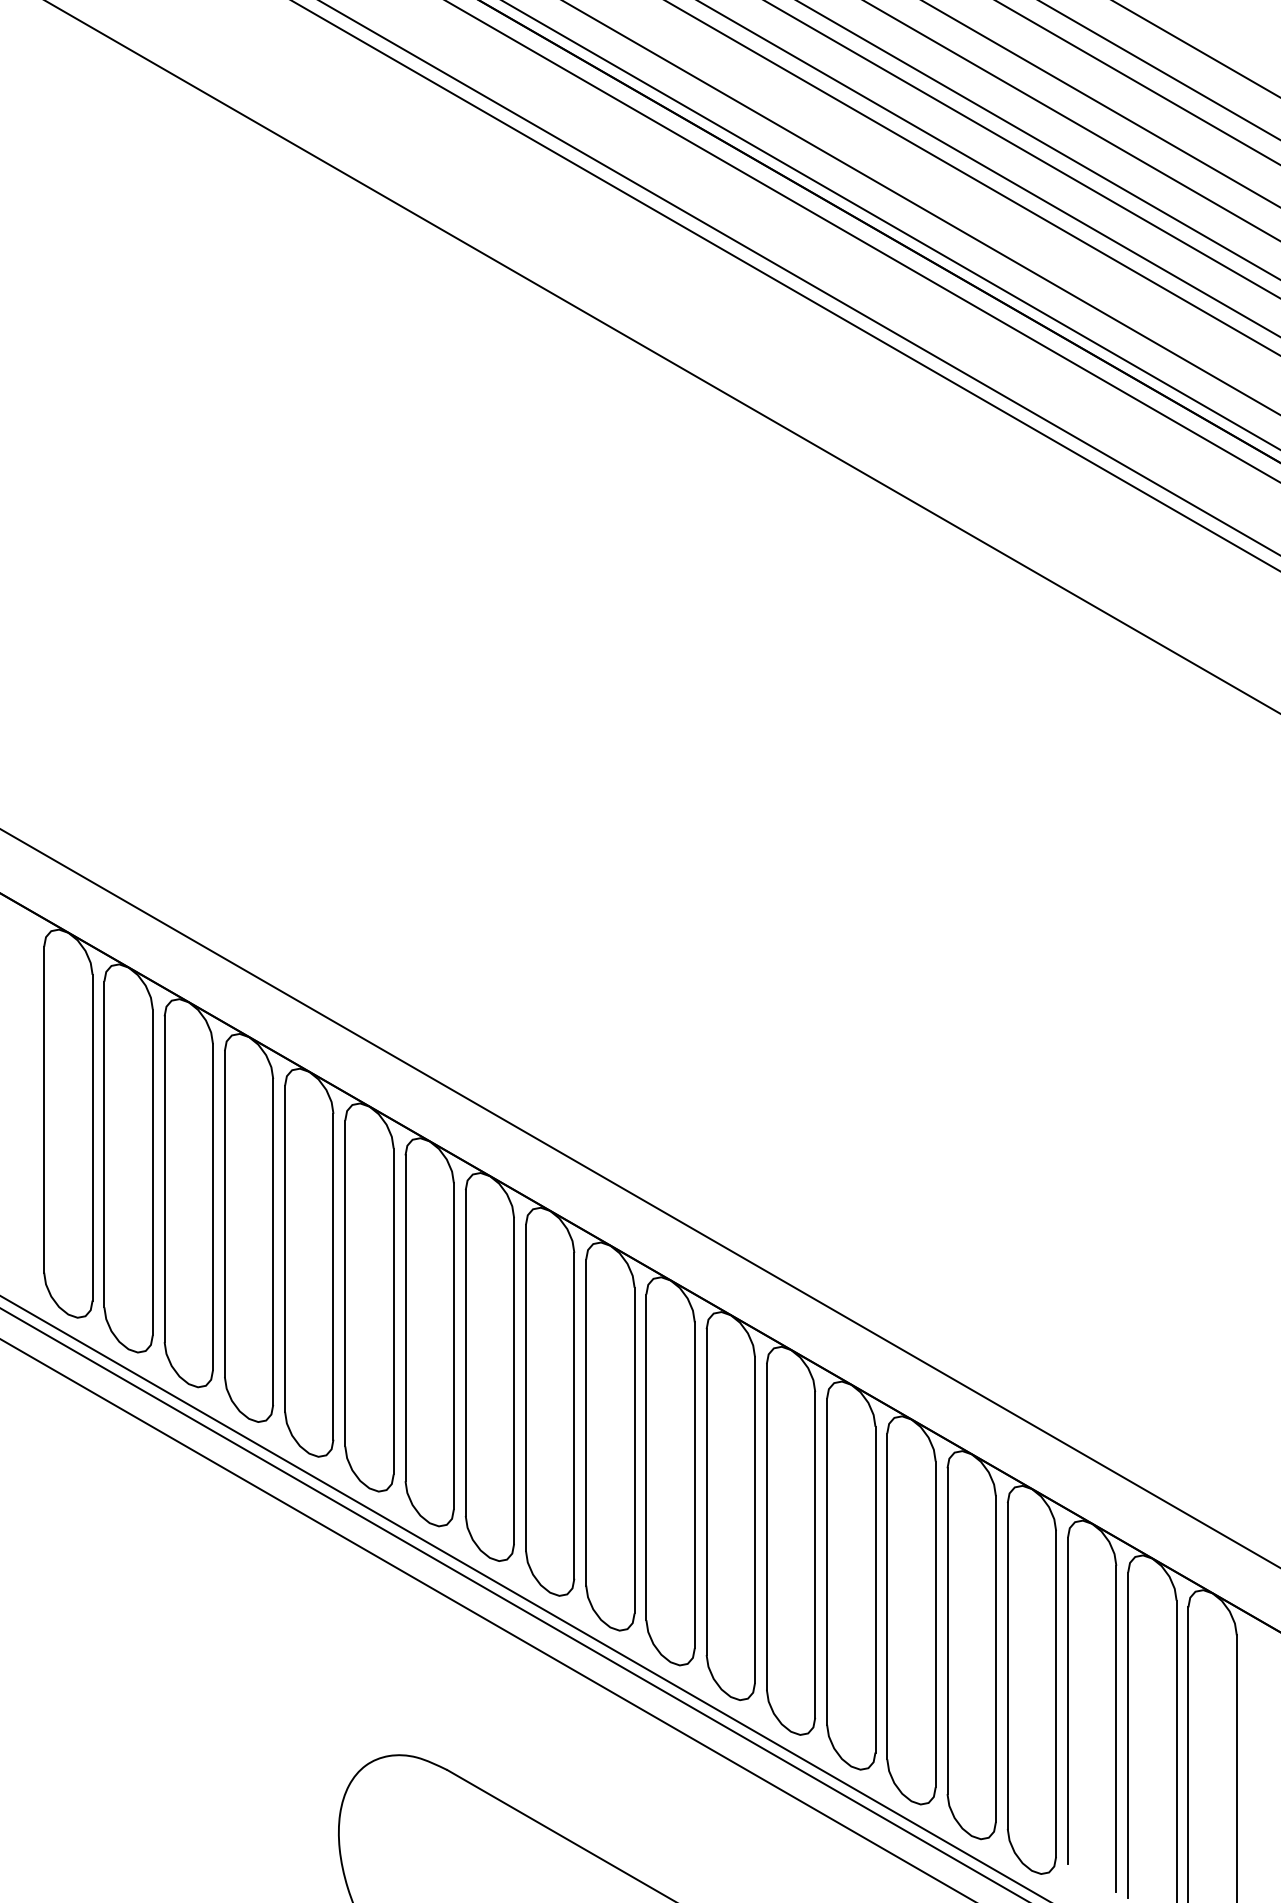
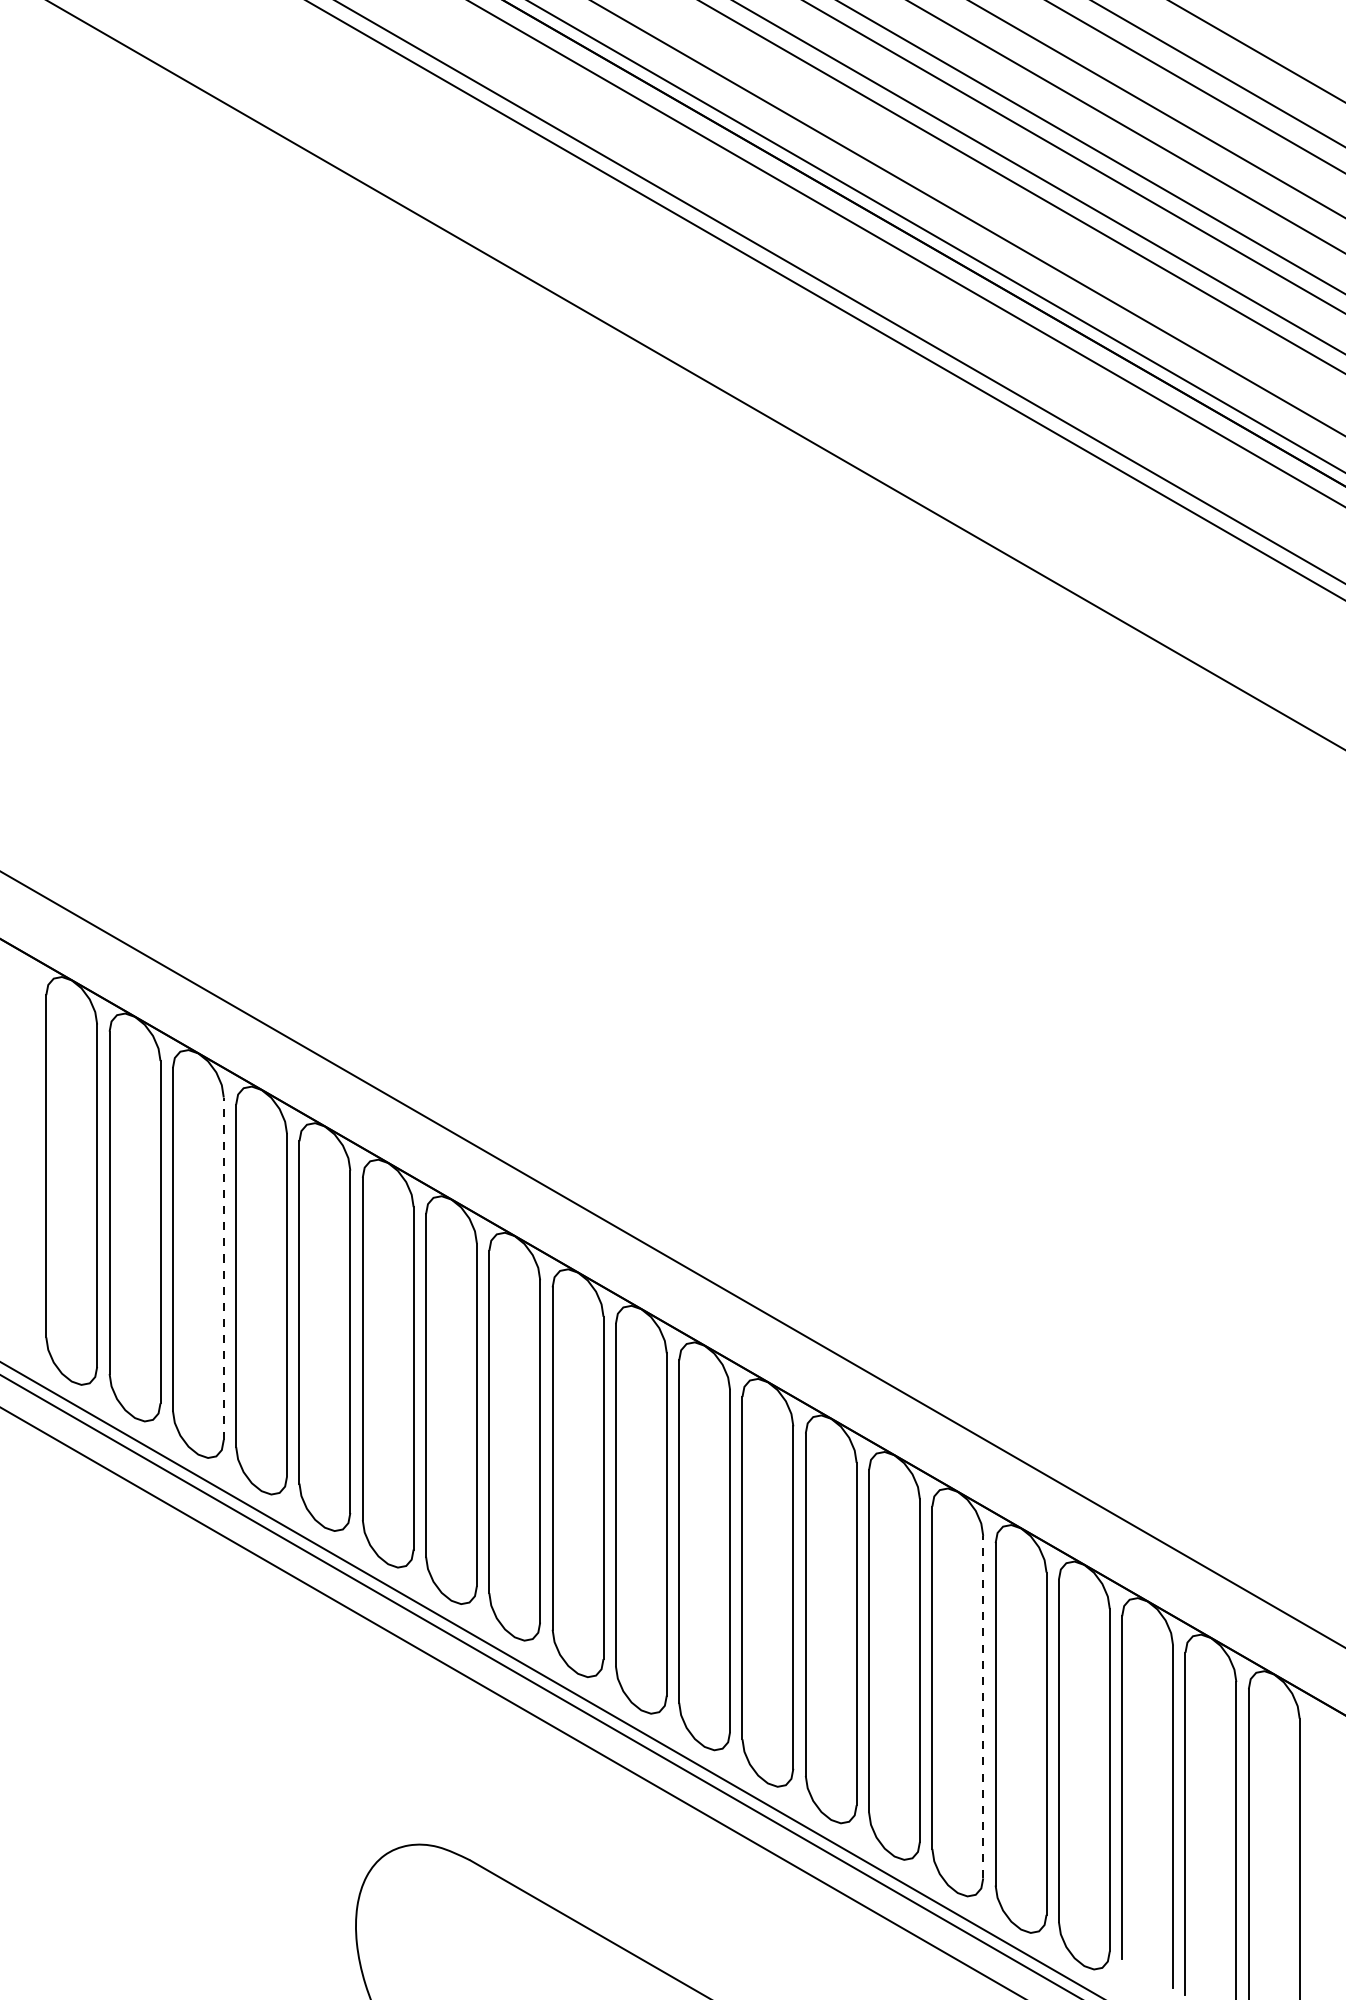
line: (213, 1207) -> (224, 1269), solid -> dashed
line: (935, 1624) -> (983, 1707), solid -> dashed

